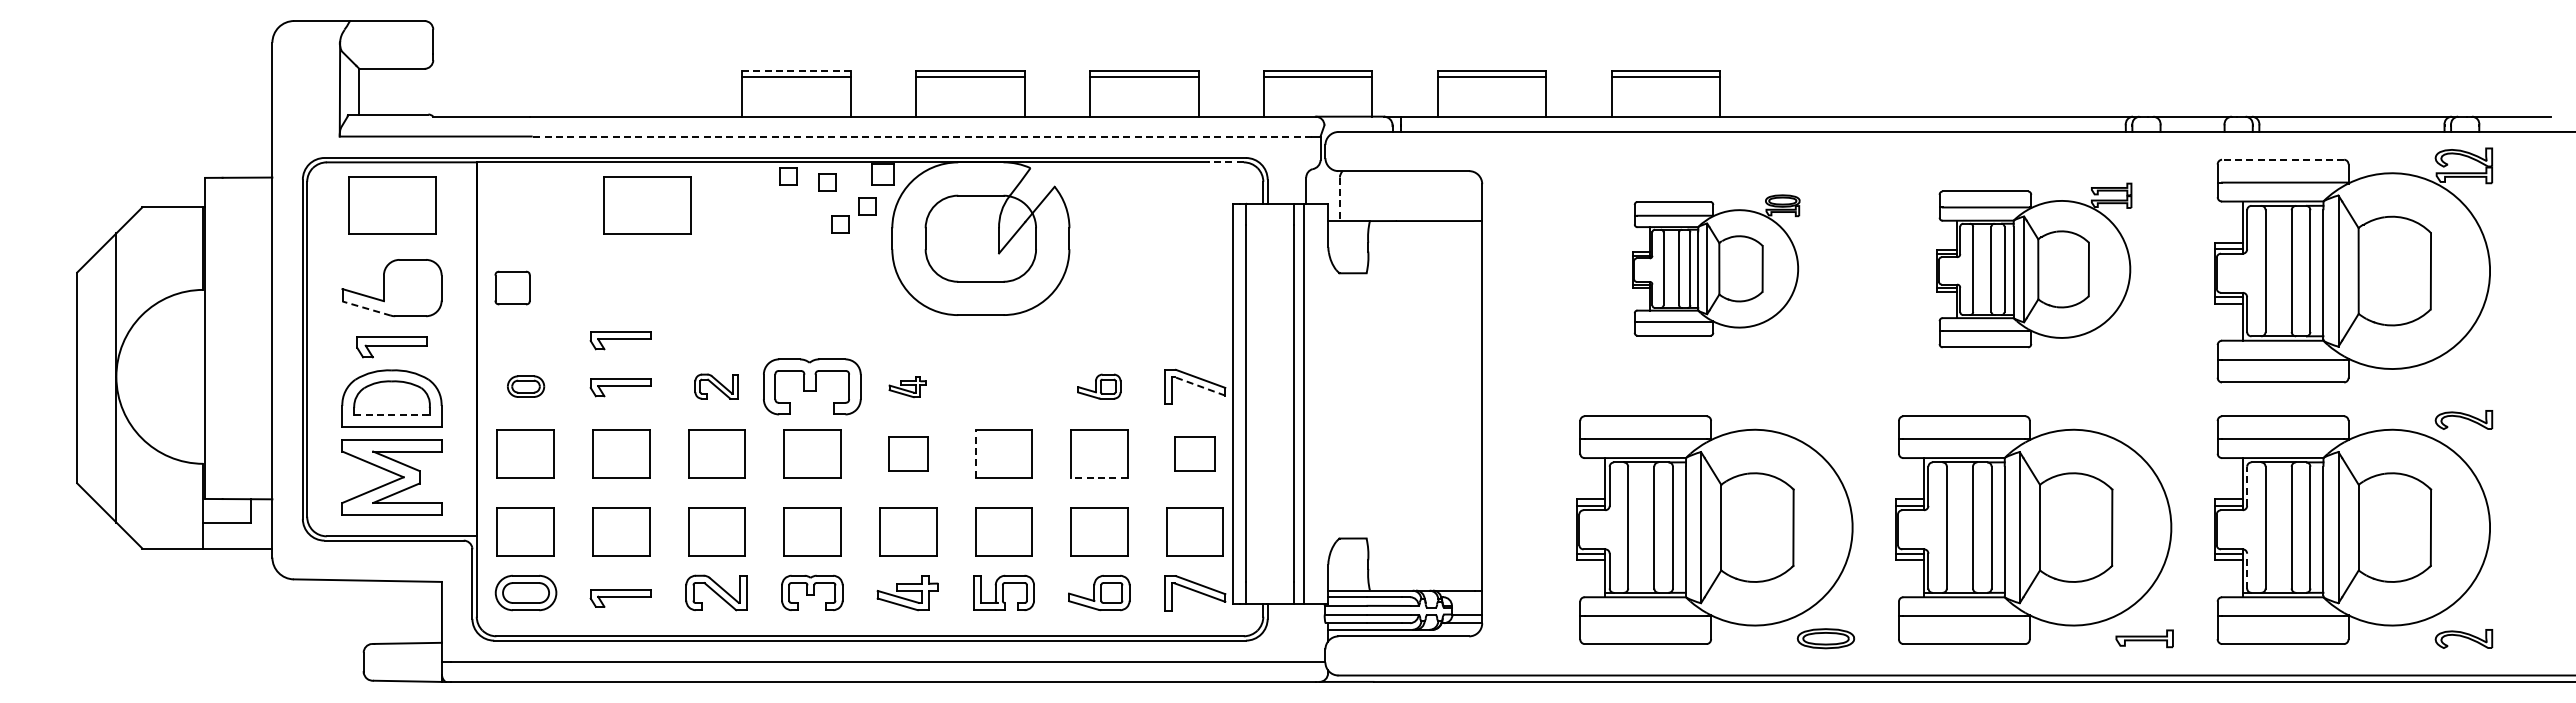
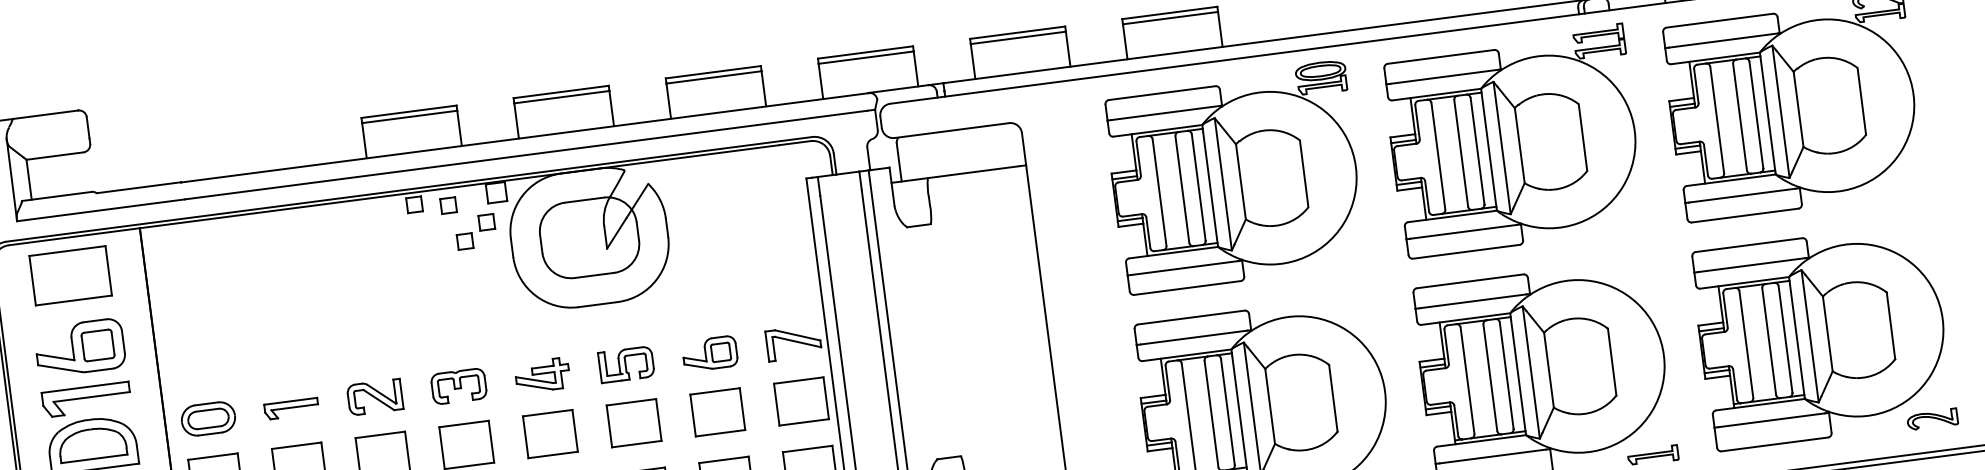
line: (796, 70) -> (409, 111), dashed -> solid
line: (921, 136) -> (526, 155), dashed -> solid
line: (2282, 159) -> (1719, 20), dashed -> solid
line: (1225, 162) -> (794, 143), dashed -> solid
line: (1339, 199) -> (898, 162), dashed -> solid
part: (647, 205) -> (294, 246), removed
part: (1716, 265) -> (1236, 177), size x1.67
part: (2034, 265) -> (1514, 141), size x1.43
part: (512, 287) -> (97, 345), moved
line: (366, 308) -> (60, 368), dashed -> solid
part: (620, 340) -> (285, 367), removed
part: (391, 347) -> (86, 399), size x1.43
part: (525, 386) -> (207, 418), size x1.67
part: (716, 386) -> (375, 397), size x1.43
part: (812, 386) -> (459, 386), size x0.62
part: (907, 386) -> (542, 375), size x1.67
part: (1003, 386) -> (626, 364), added
part: (1099, 386) -> (710, 353), size x1.43
line: (1199, 386) -> (797, 342), dashed -> solid
line: (391, 414) -> (93, 458), dashed -> solid
part: (2463, 419) -> (1907, 227), removed
part: (908, 453) -> (550, 433), size x1.43
line: (975, 453) -> (609, 426), dashed -> solid
part: (1194, 453) -> (800, 401), size x1.43
line: (1099, 477) -> (720, 433), dashed -> solid
line: (2247, 486) -> (1725, 310), dashed -> solid
line: (2247, 570) -> (1735, 384), dashed -> solid

